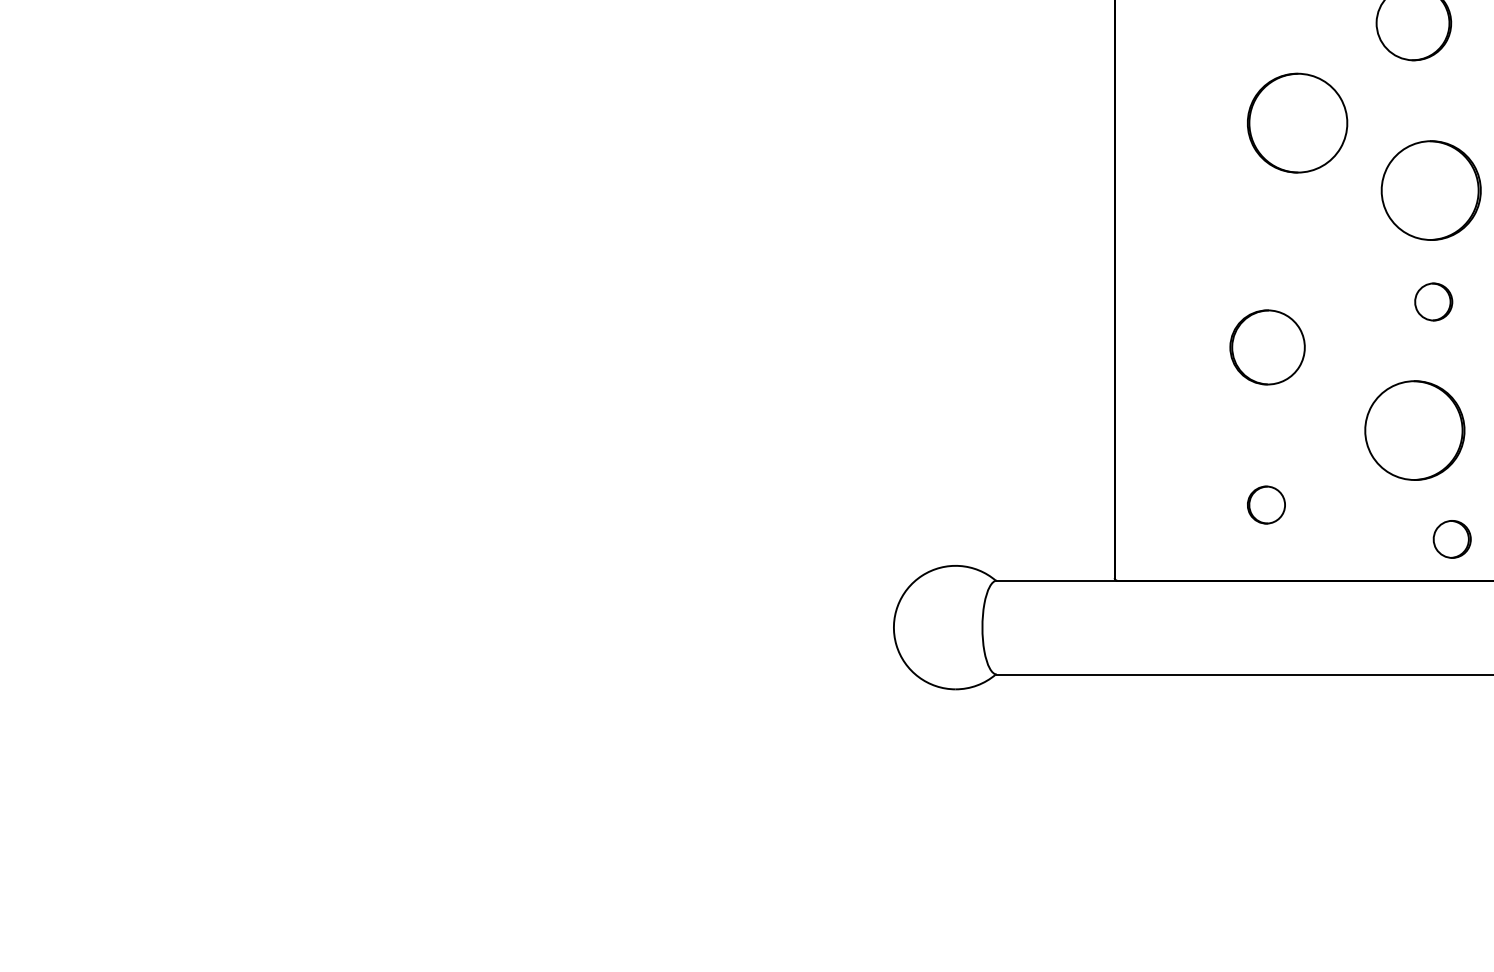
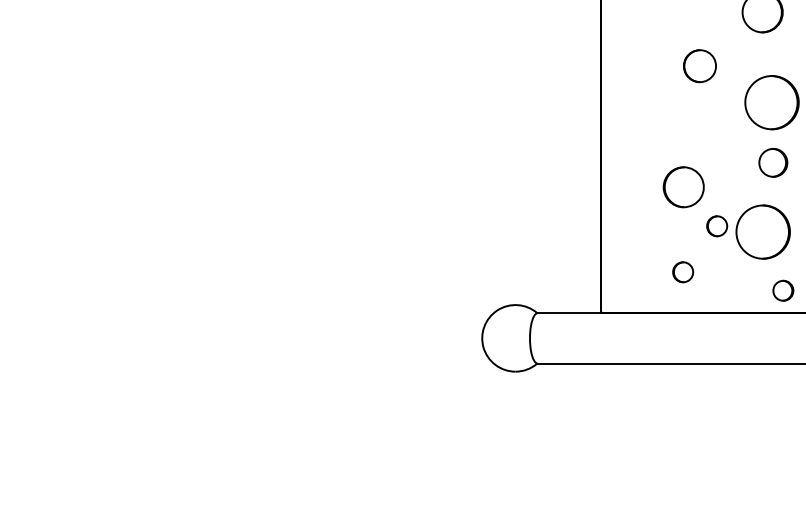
part: (1296, 121) -> (699, 65), size x0.6
part: (1433, 301) -> (773, 162), size x1.4
part: (1330, 420) -> (717, 226), added

